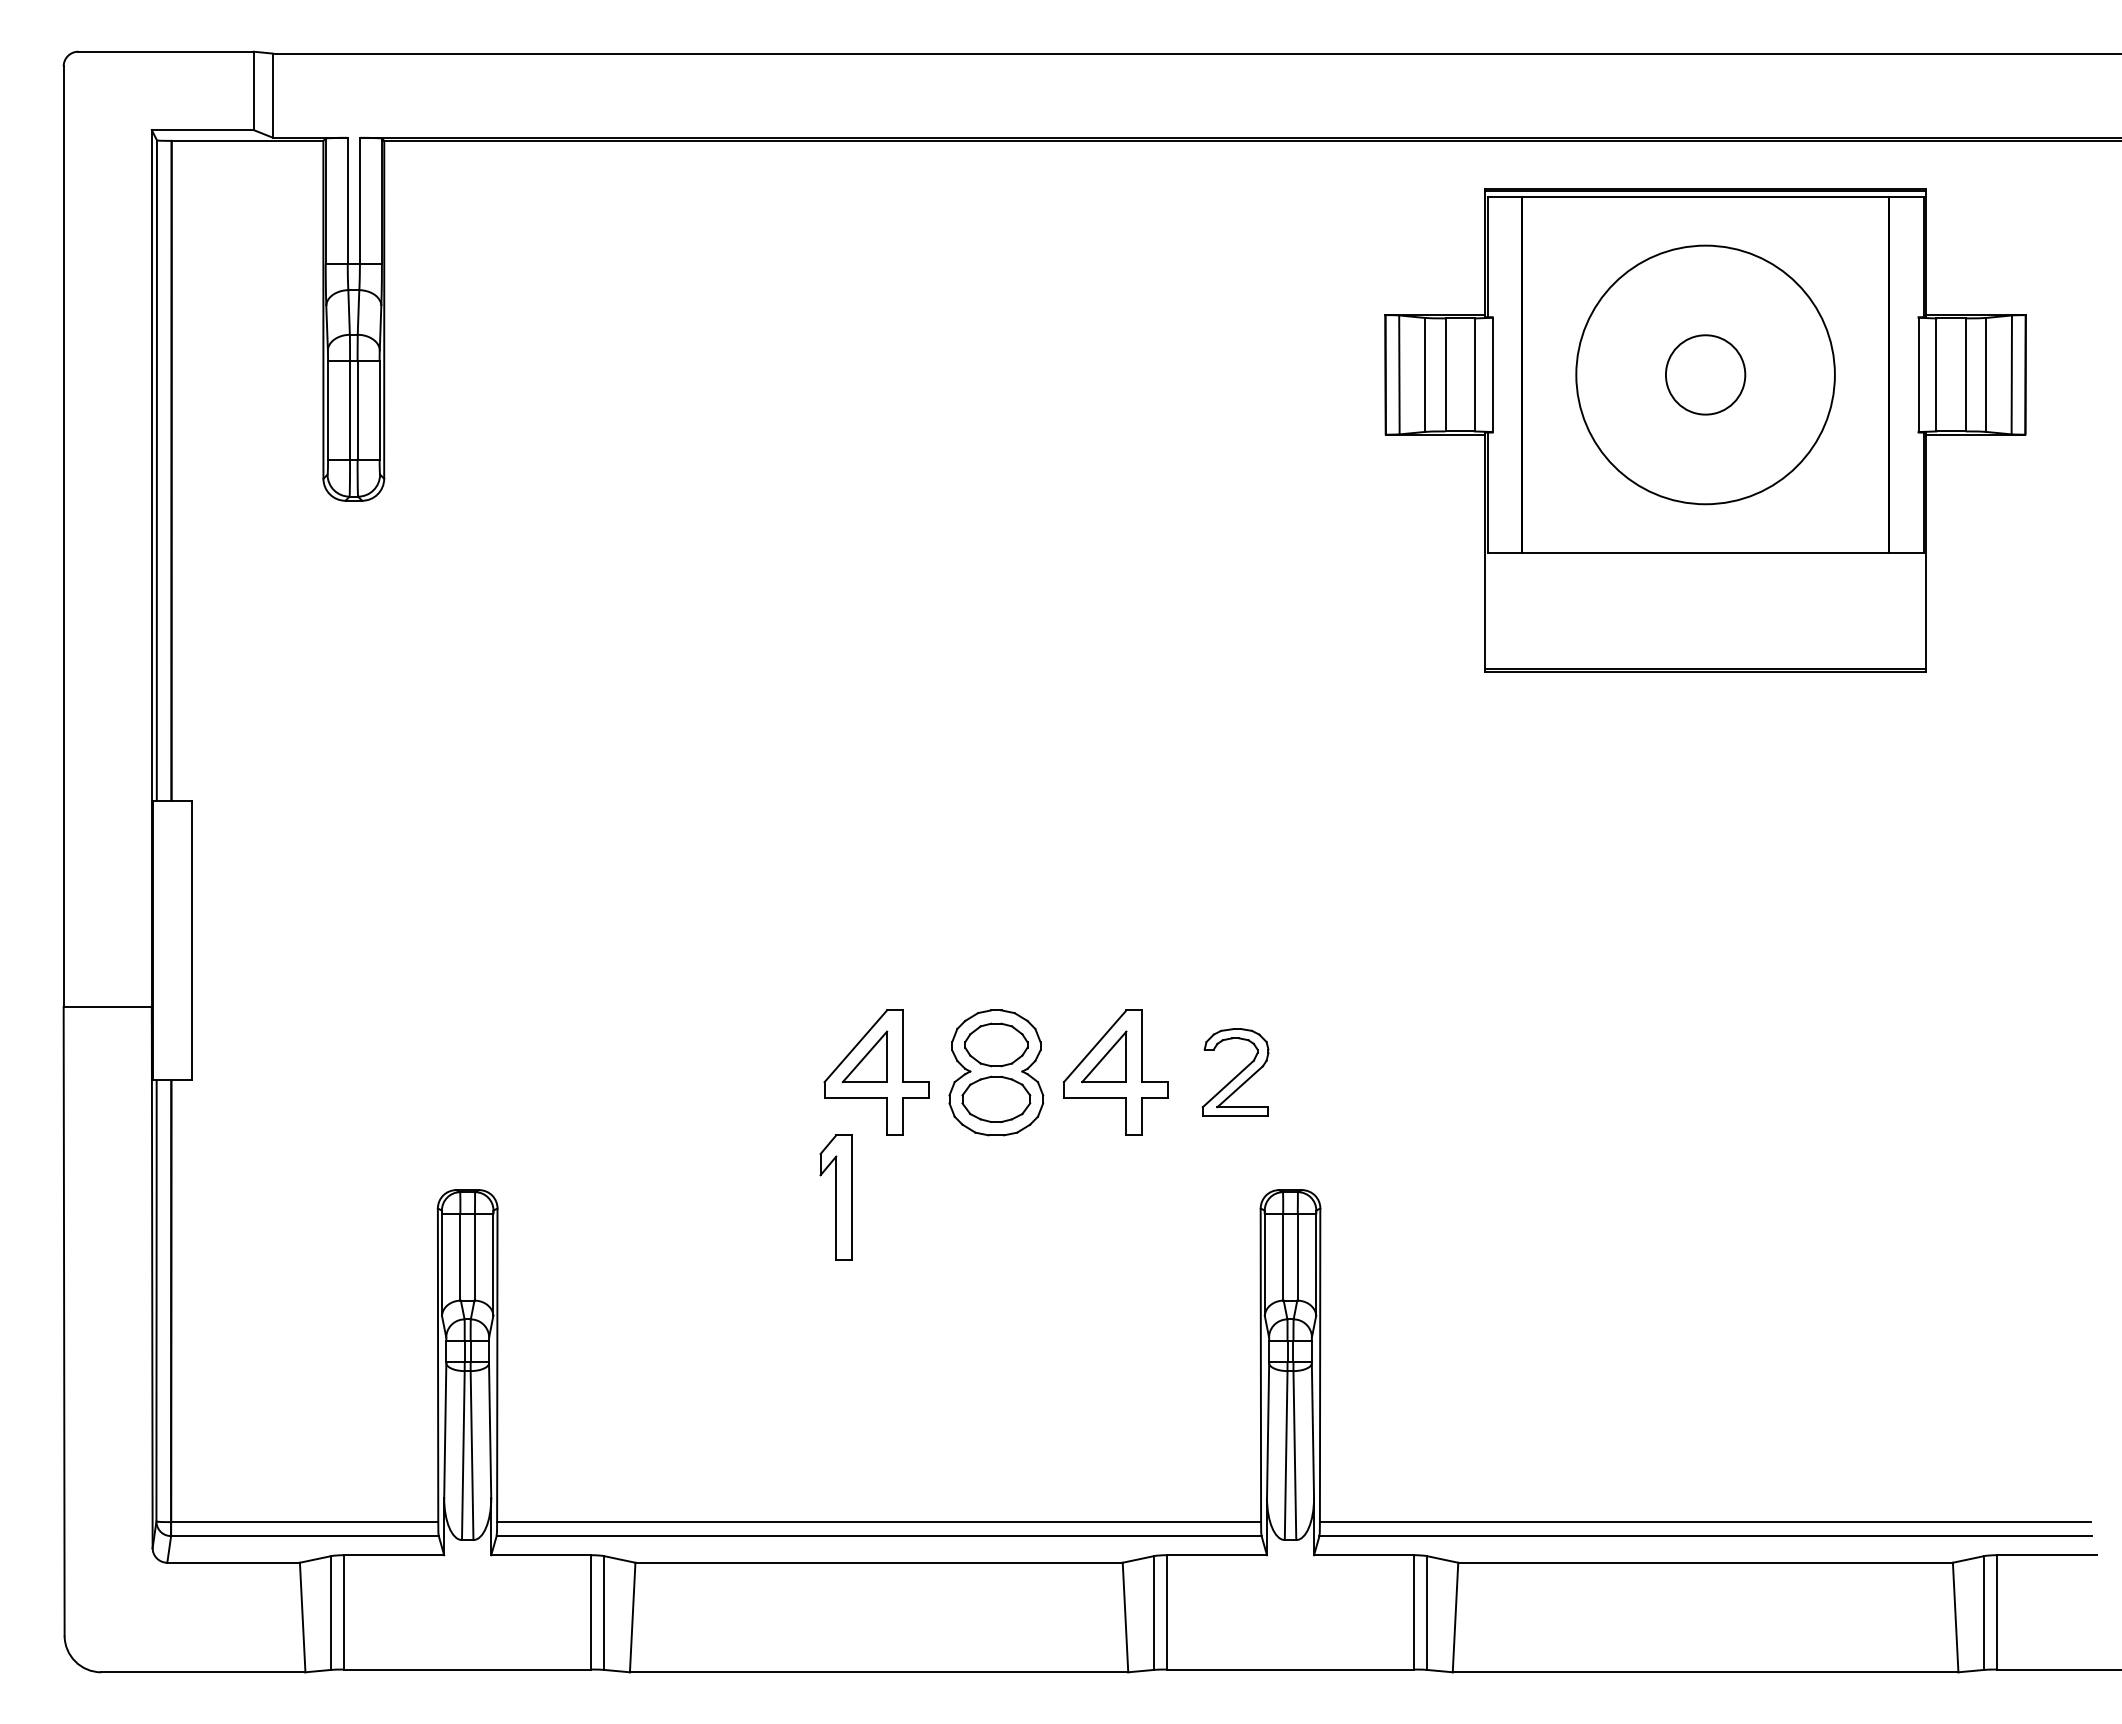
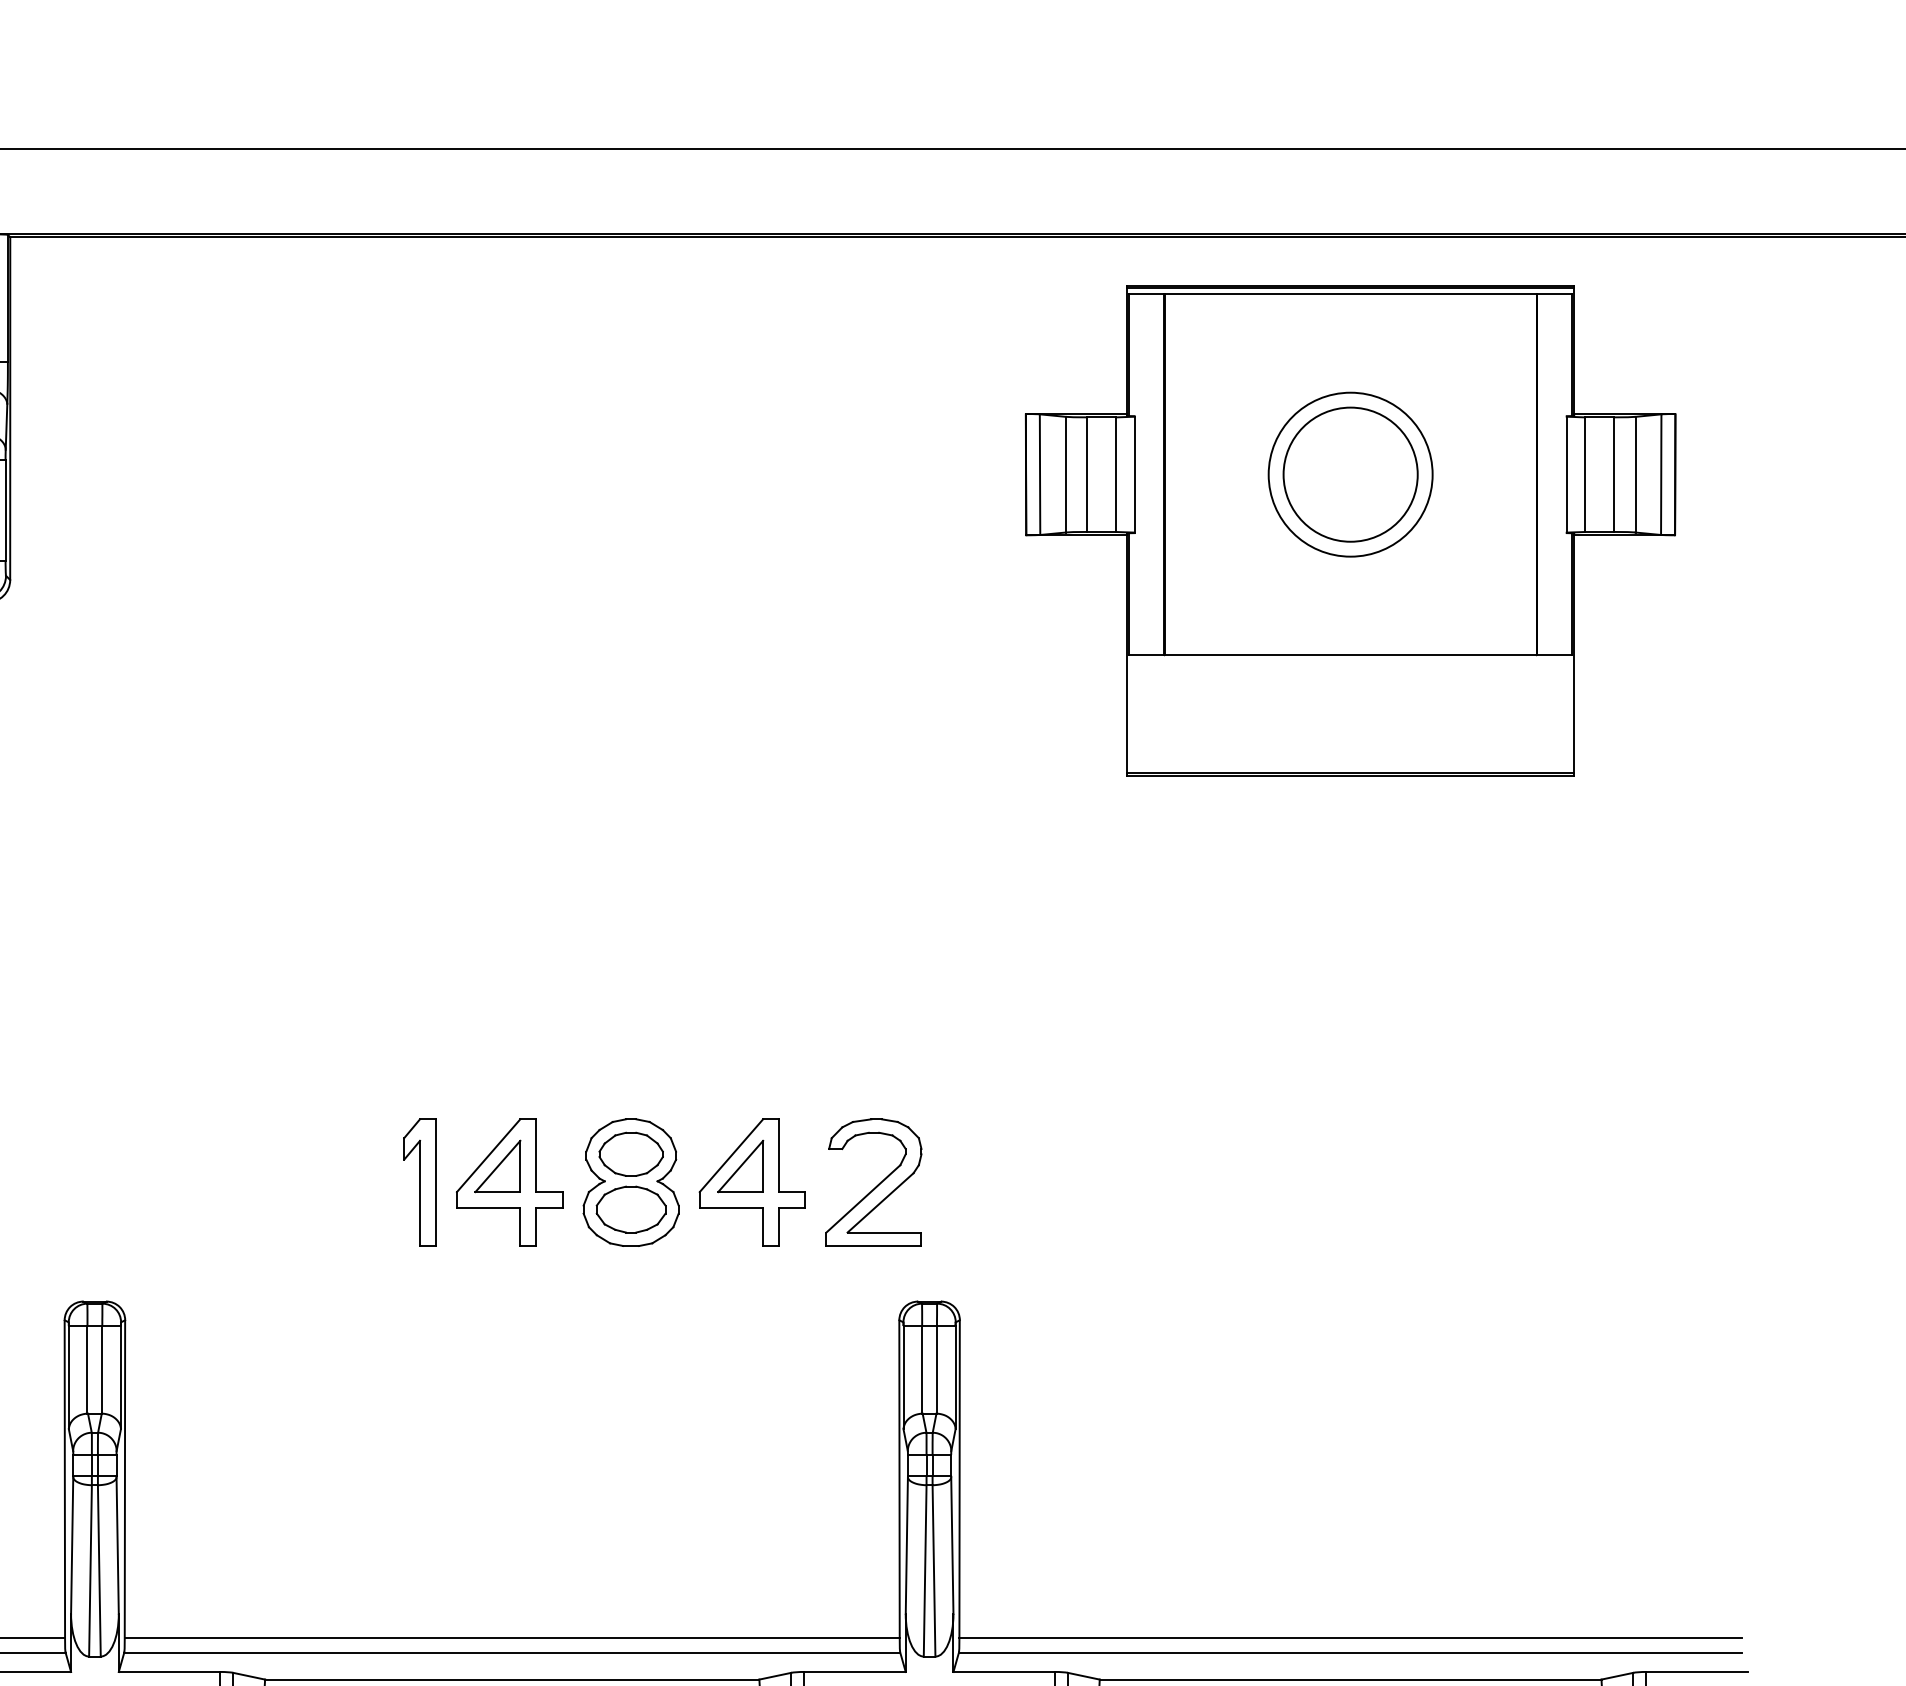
circle: (1705, 374) -> (1350, 474), size x0.62
circle: (1705, 374) -> (1350, 474), size x1.67
part: (1235, 1072) -> (873, 1182), size x1.43
part: (835, 1197) -> (419, 1182), moved

